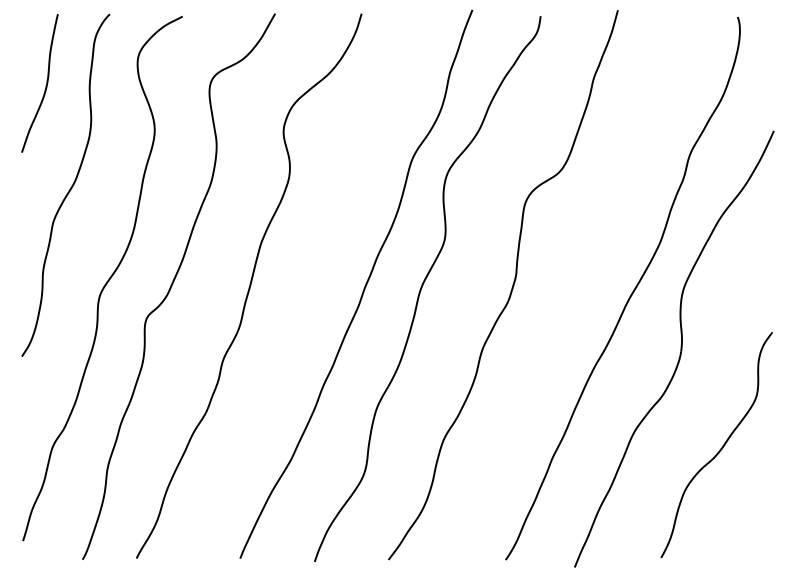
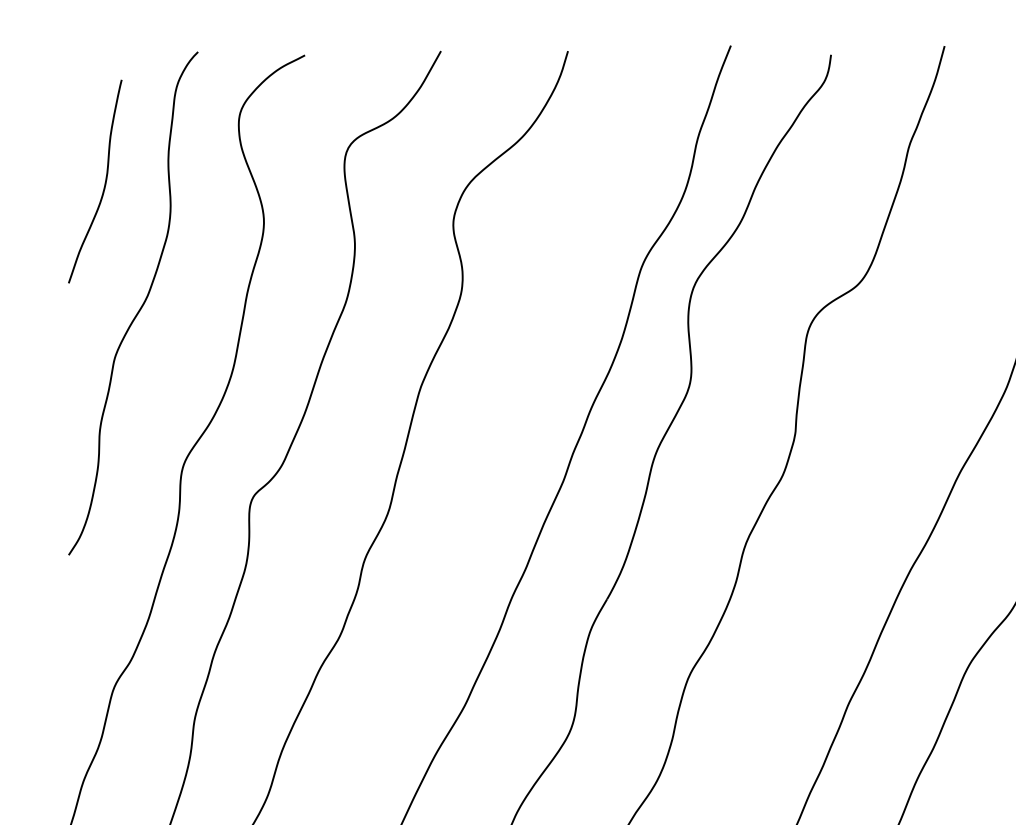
curve: (45, 85) -> (103, 184), moved

